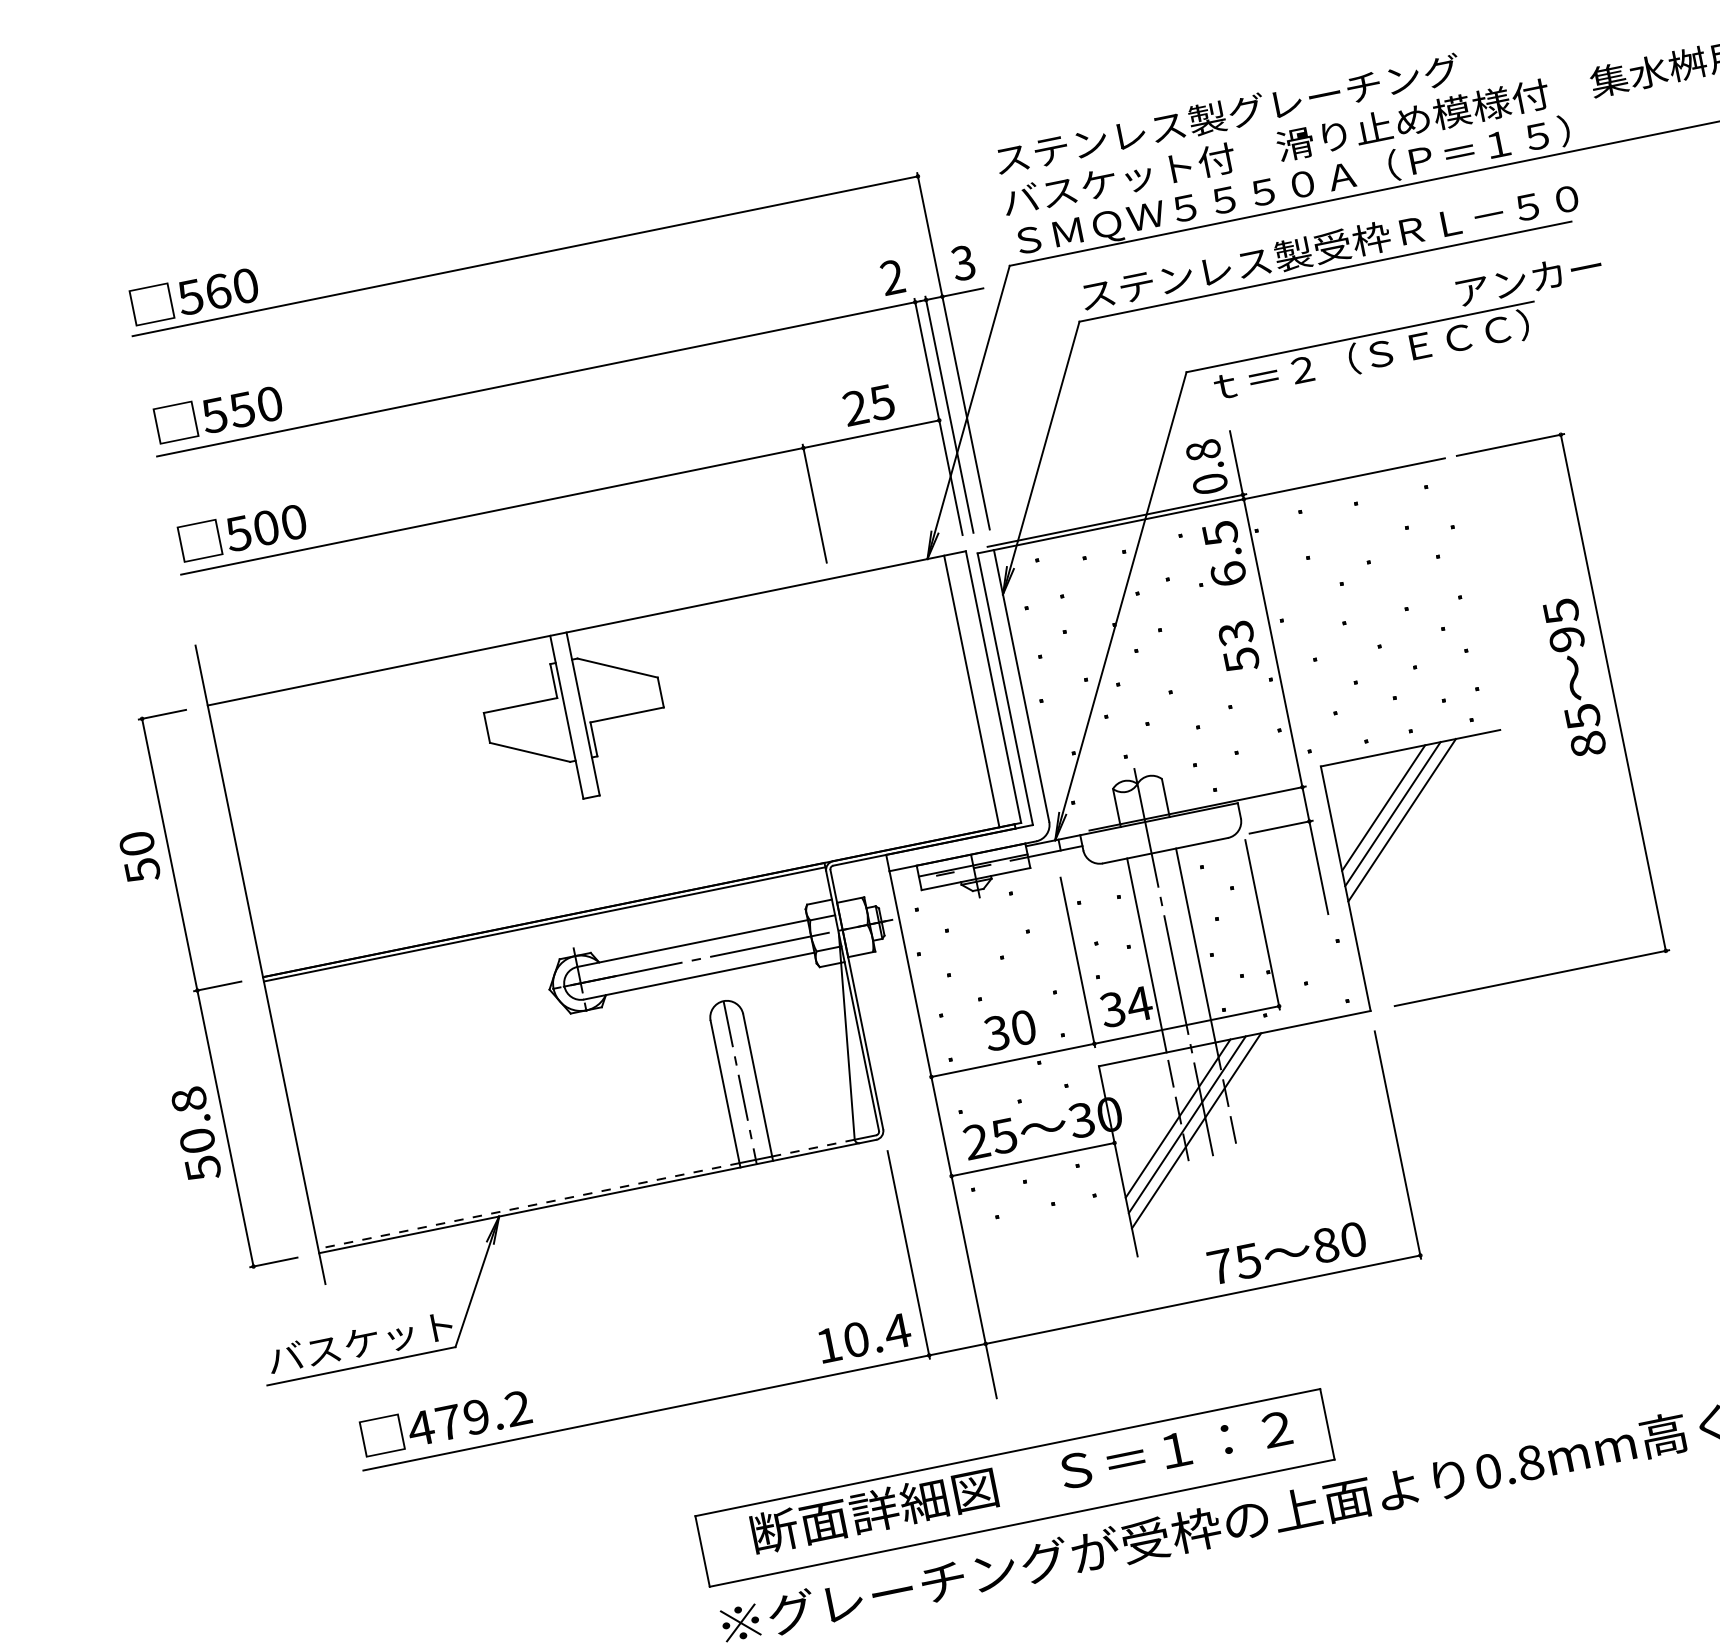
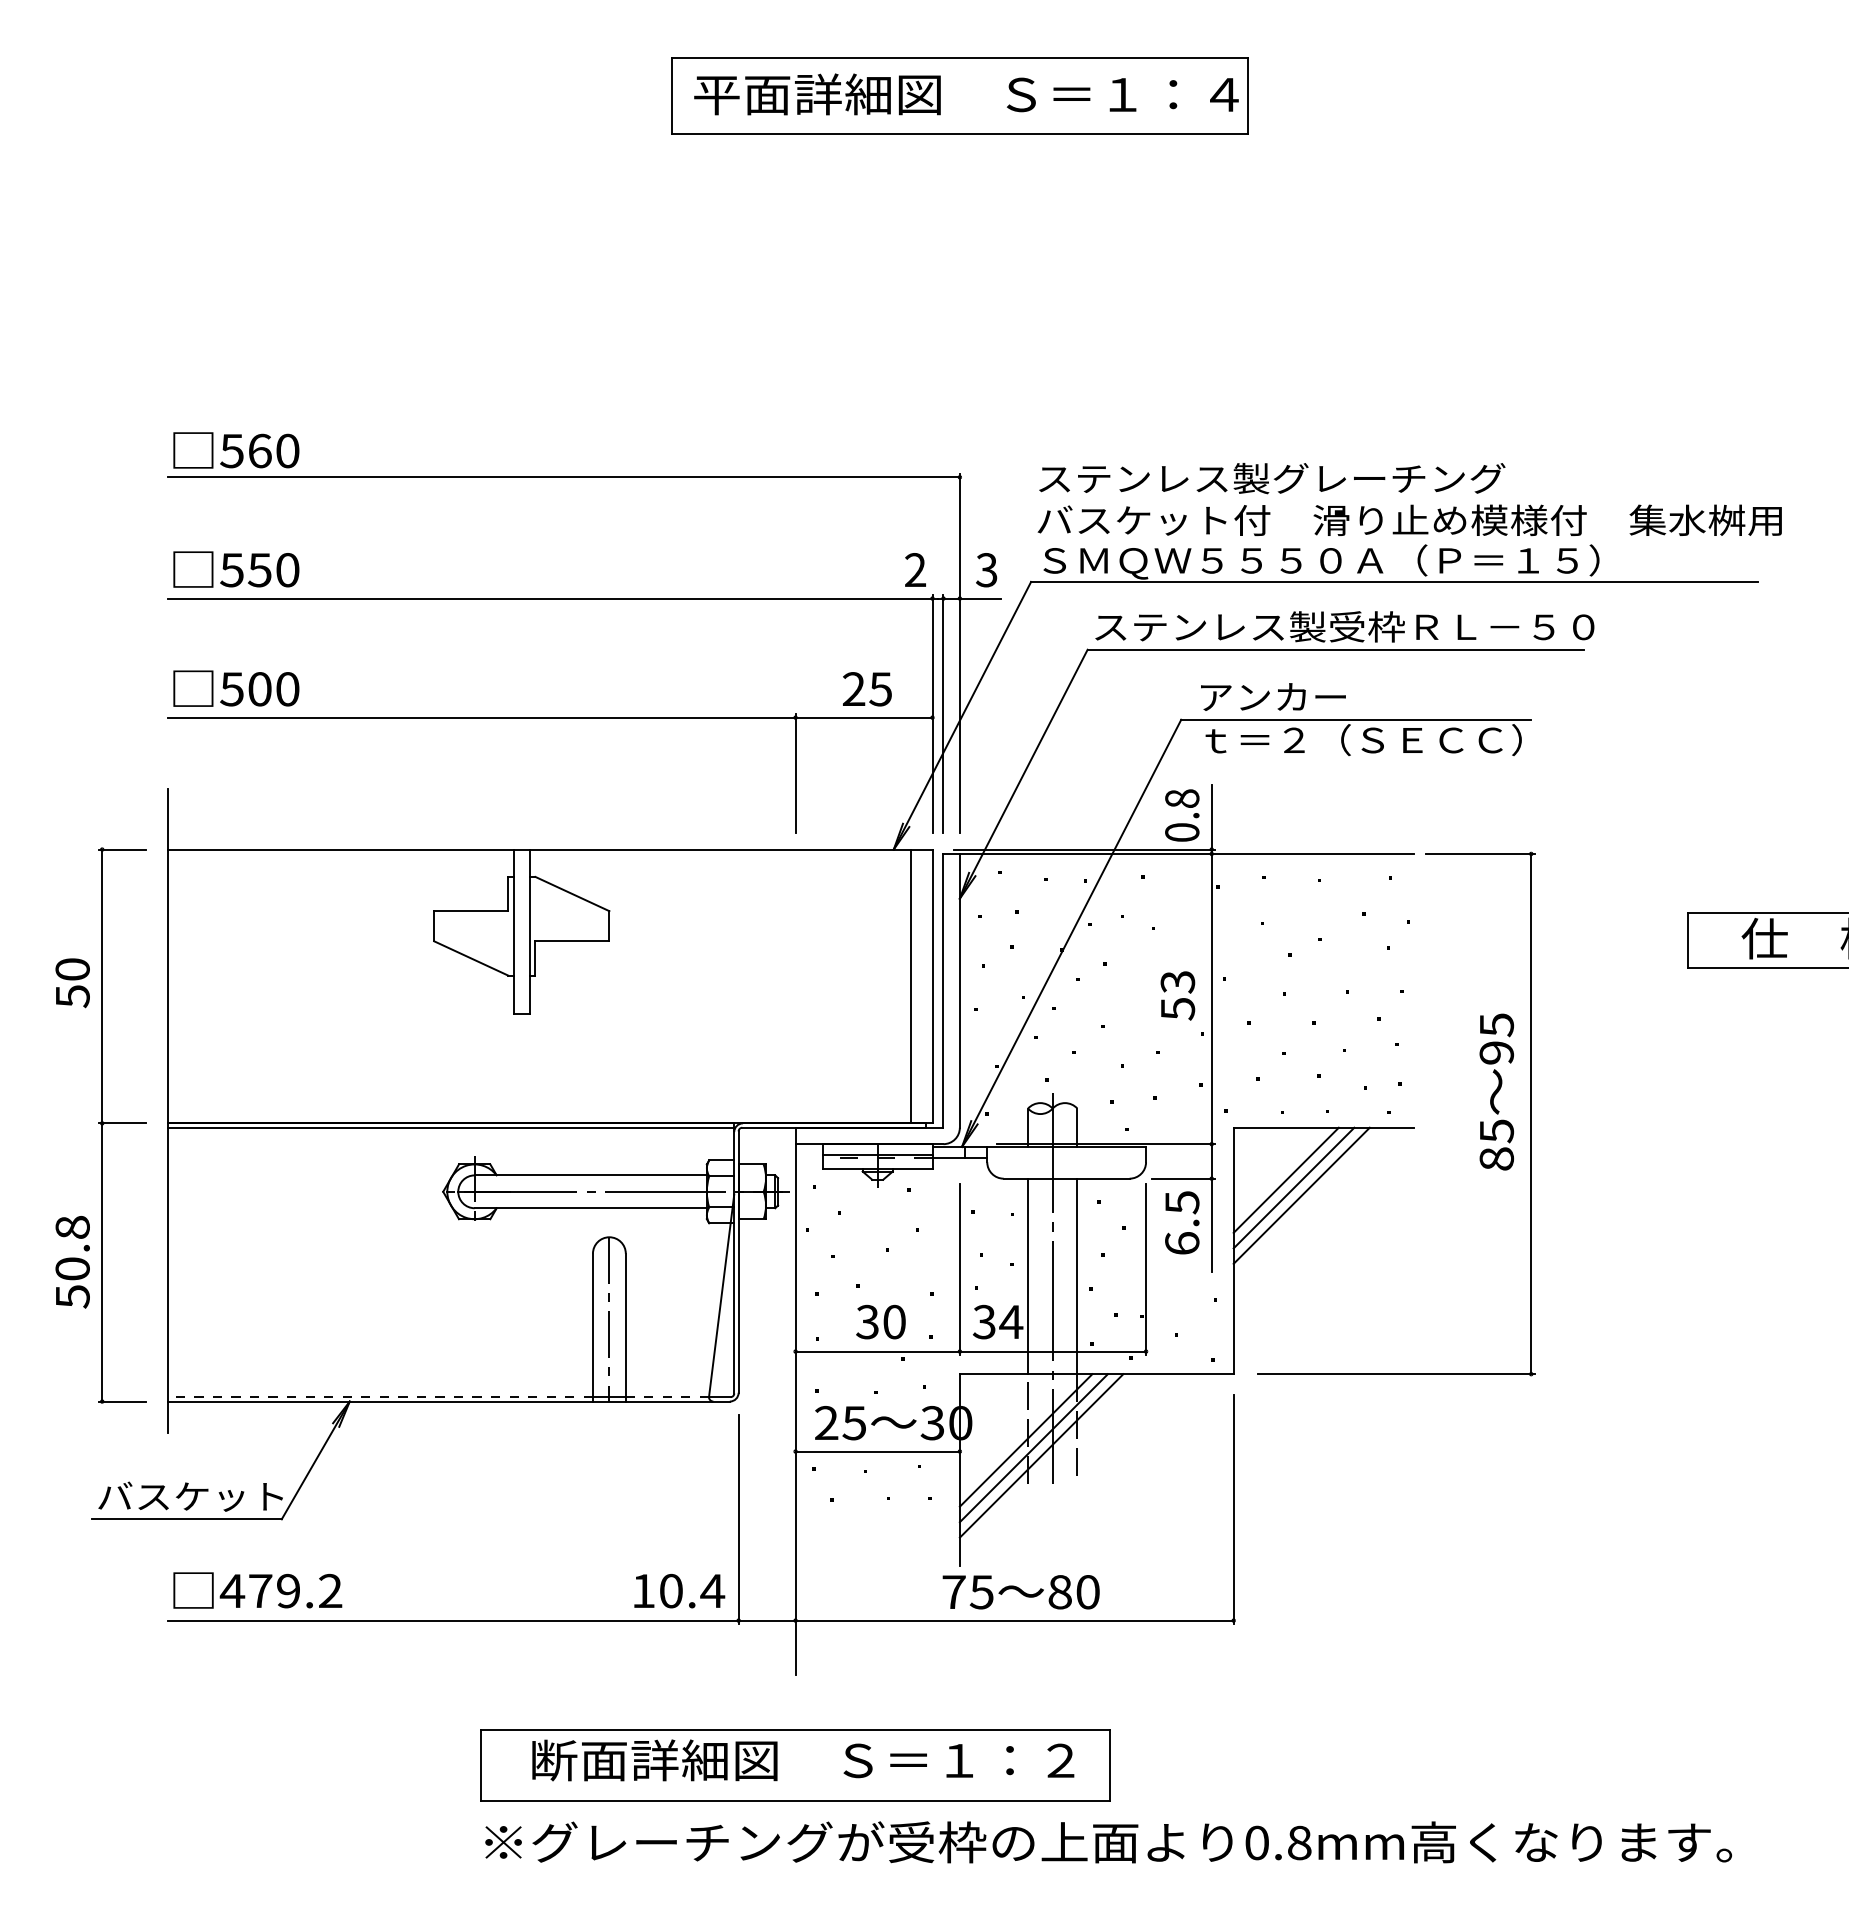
text: (1529, 278) -> (1273, 696), moved
text: (1224, 553) -> (1182, 1222), moved
text: (1286, 1253) -> (1020, 1592), moved

